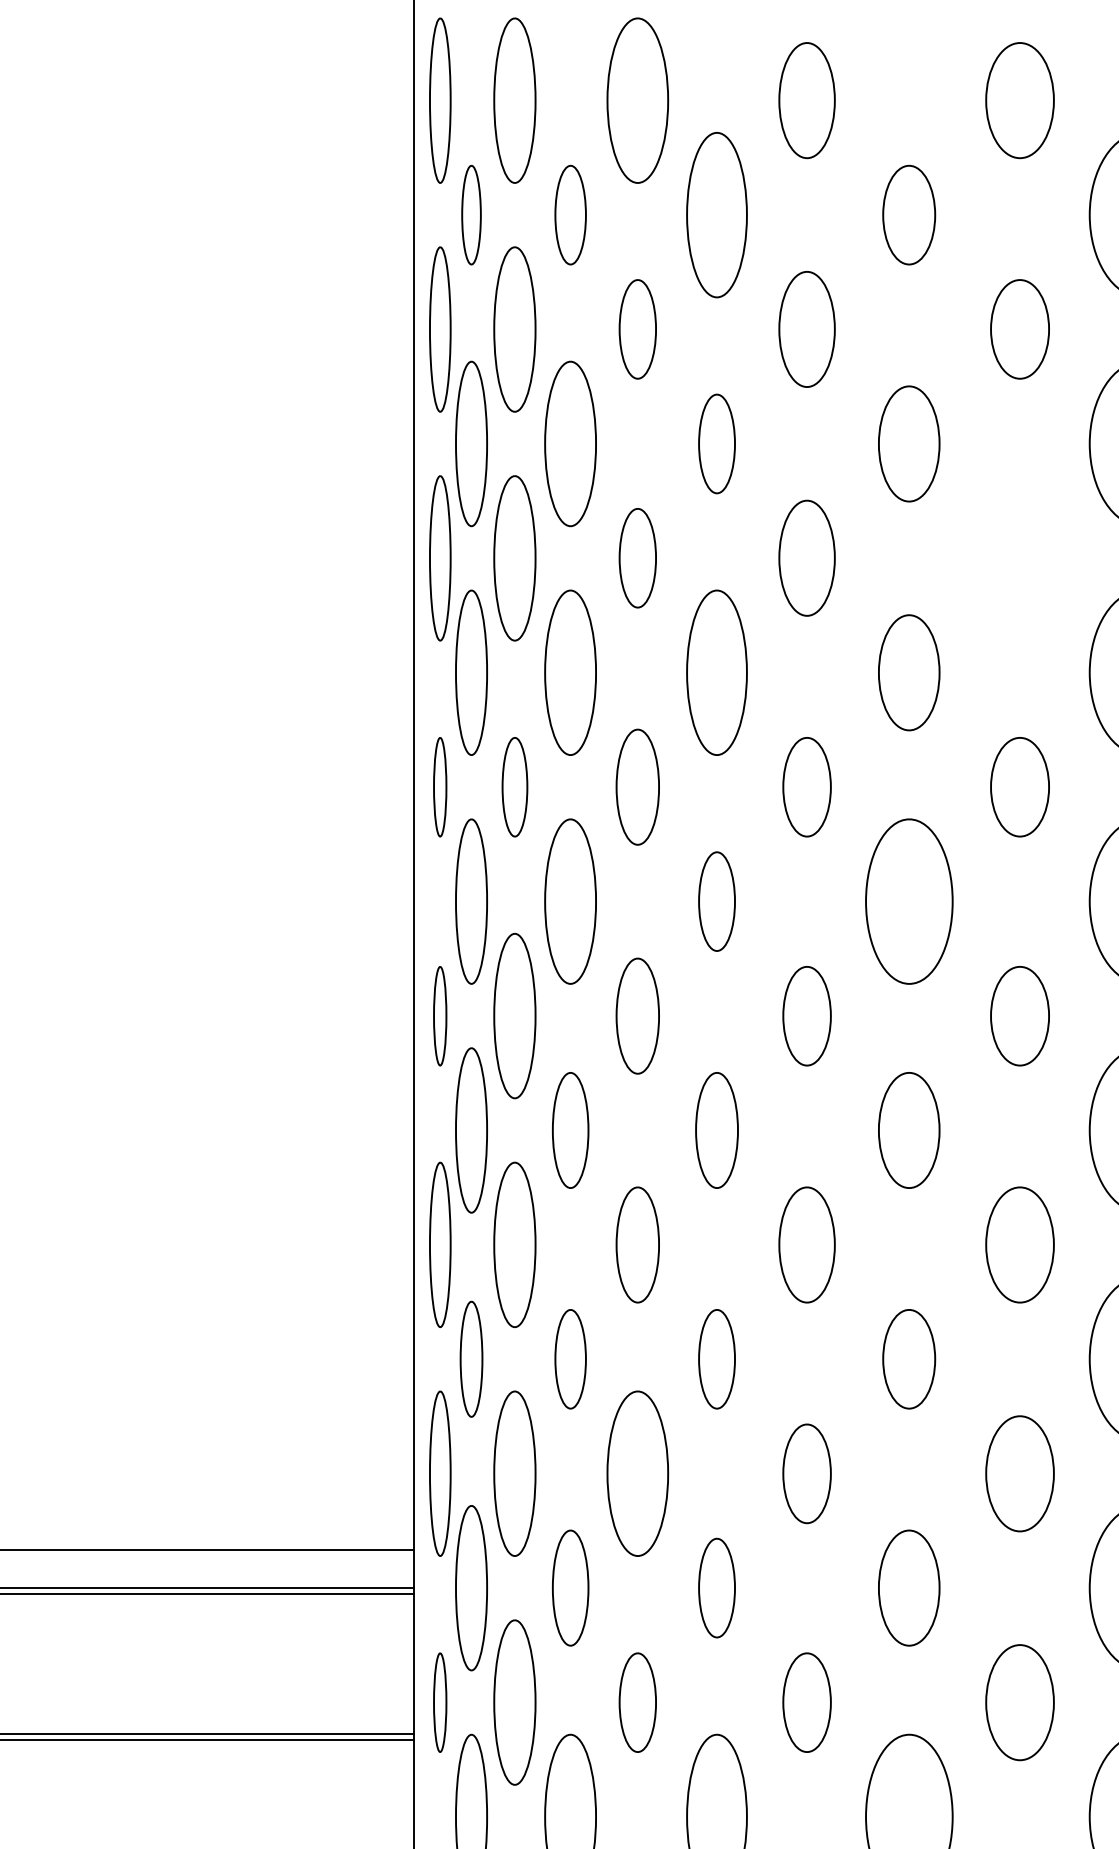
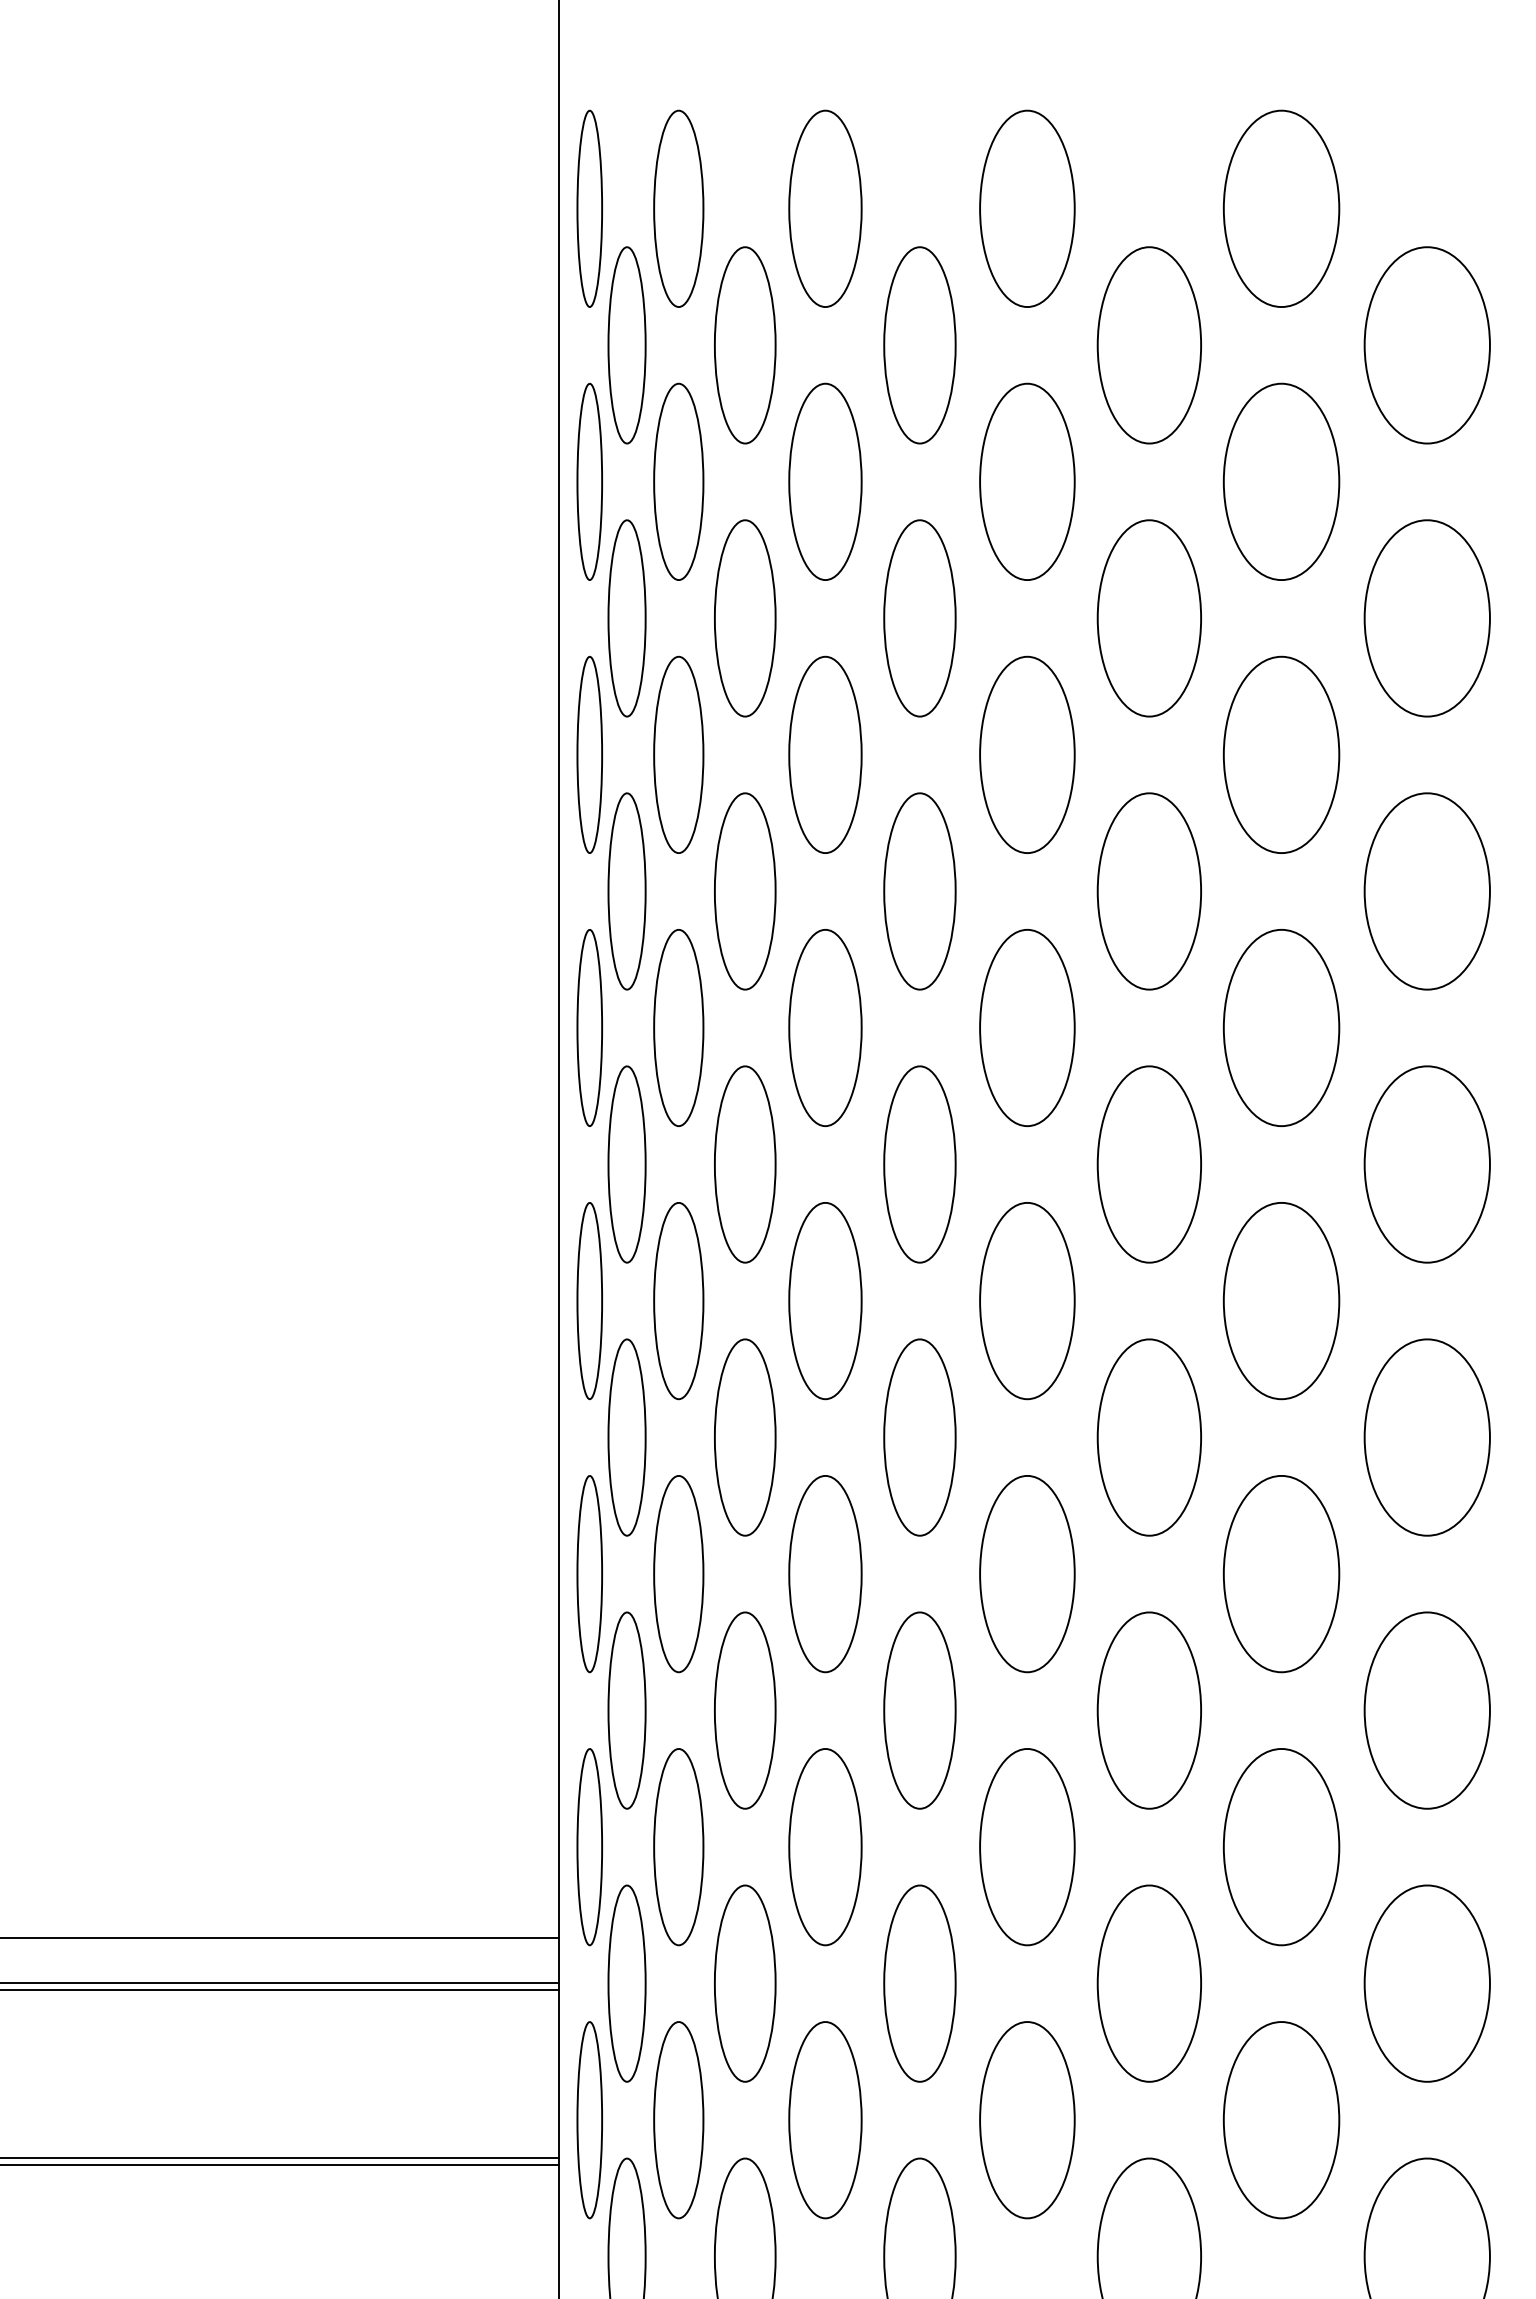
part: (807, 100) -> (1027, 208), size x1.43
part: (1020, 100) -> (1281, 208), size x1.43
part: (471, 215) -> (626, 345), size x1.67
part: (570, 215) -> (745, 345), size x1.67
part: (908, 215) -> (1148, 345), size x1.67
part: (637, 329) -> (825, 481), size x1.67
part: (807, 329) -> (1027, 481), size x1.43
part: (1020, 329) -> (1281, 481), size x1.67
part: (716, 444) -> (919, 618), size x1.67
part: (908, 444) -> (1148, 618), size x1.43
part: (637, 558) -> (825, 754), size x1.67
part: (807, 558) -> (1027, 754), size x1.43
part: (1020, 558) -> (1281, 754), added
part: (908, 672) -> (1148, 891), size x1.43
part: (440, 786) -> (589, 1027), size x1.67
part: (514, 786) -> (678, 1027), size x1.67
part: (637, 786) -> (825, 1027), size x1.43
part: (807, 786) -> (1027, 1027), size x1.67
part: (1020, 786) -> (1281, 1027), size x1.67
part: (716, 901) -> (919, 1164), size x1.67
part: (440, 1016) -> (589, 1301), size x1.67
part: (637, 1016) -> (825, 1301), size x1.43
part: (807, 1016) -> (1027, 1301), size x1.67
part: (1020, 1016) -> (1281, 1301), size x1.67
part: (570, 1130) -> (745, 1437), size x1.43
part: (716, 1130) -> (919, 1437), size x1.43
part: (908, 1130) -> (1148, 1437), size x1.43
part: (637, 1245) -> (825, 1574), size x1.43
part: (807, 1245) -> (1027, 1574), size x1.43
part: (1020, 1245) -> (1281, 1574), size x1.43
part: (471, 1359) -> (626, 1710), size x1.43
part: (570, 1359) -> (745, 1710), size x1.67
part: (716, 1359) -> (919, 1710), size x1.67
part: (908, 1359) -> (1148, 1710), size x1.67
part: (807, 1474) -> (1027, 1847), size x1.67
part: (1020, 1474) -> (1281, 1847), size x1.43
part: (570, 1588) -> (745, 1983), size x1.43
part: (716, 1588) -> (919, 1983), size x1.67
part: (908, 1588) -> (1148, 1983), size x1.43
part: (440, 1702) -> (589, 2120), size x1.67
part: (637, 1702) -> (825, 2120), size x1.67
part: (807, 1702) -> (1027, 2120), size x1.67
part: (1020, 1702) -> (1281, 2120), size x1.43

